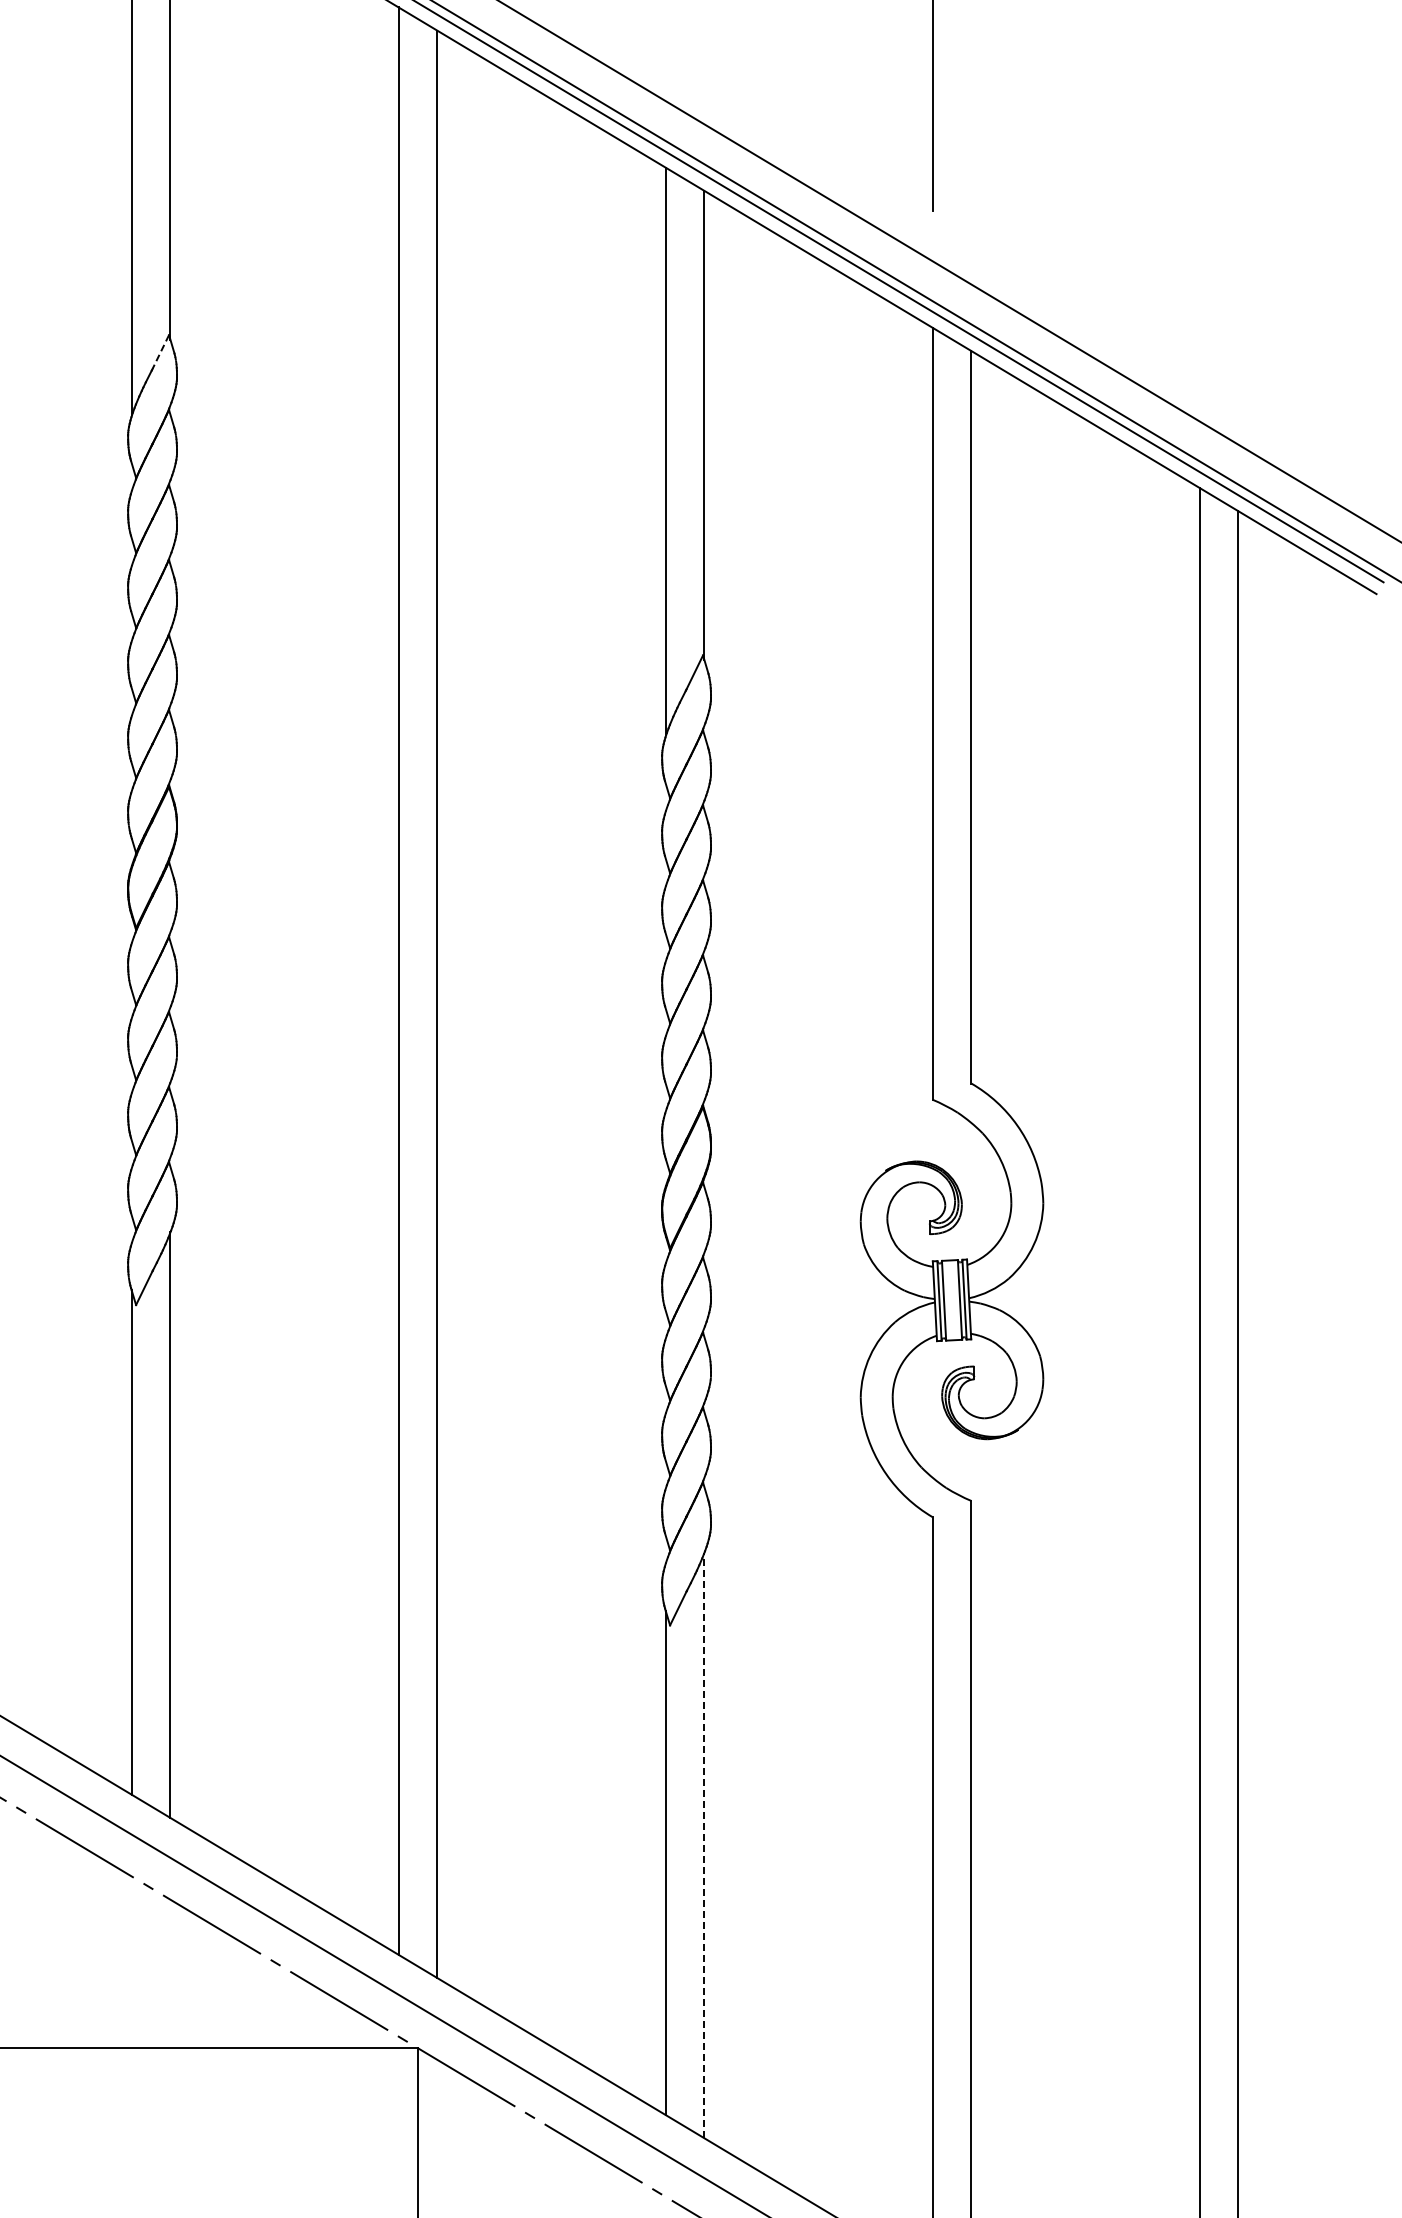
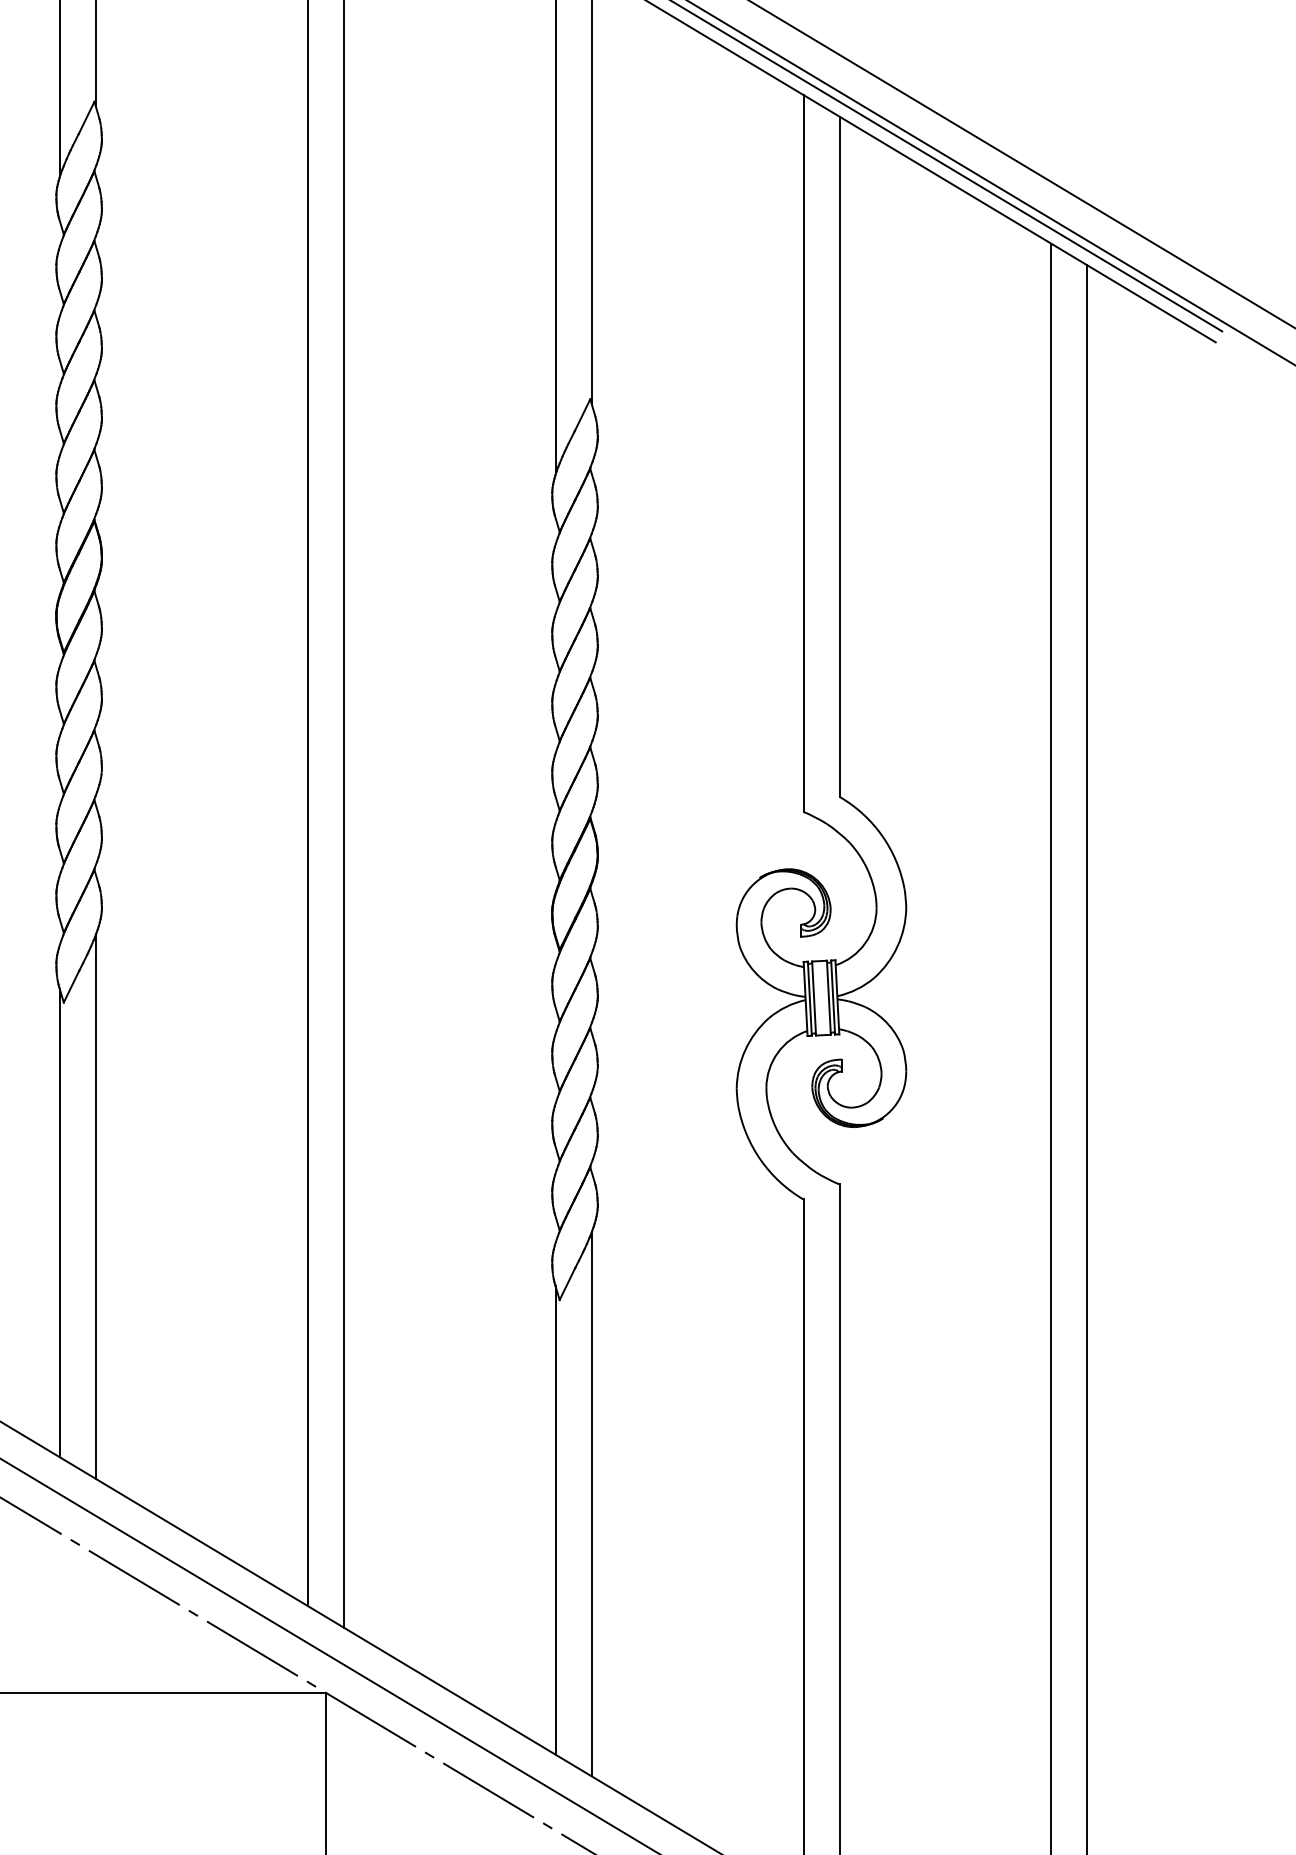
line: (160, 352) -> (86, 117), dashed -> solid
line: (704, 1845) -> (591, 1504), dashed -> solid

